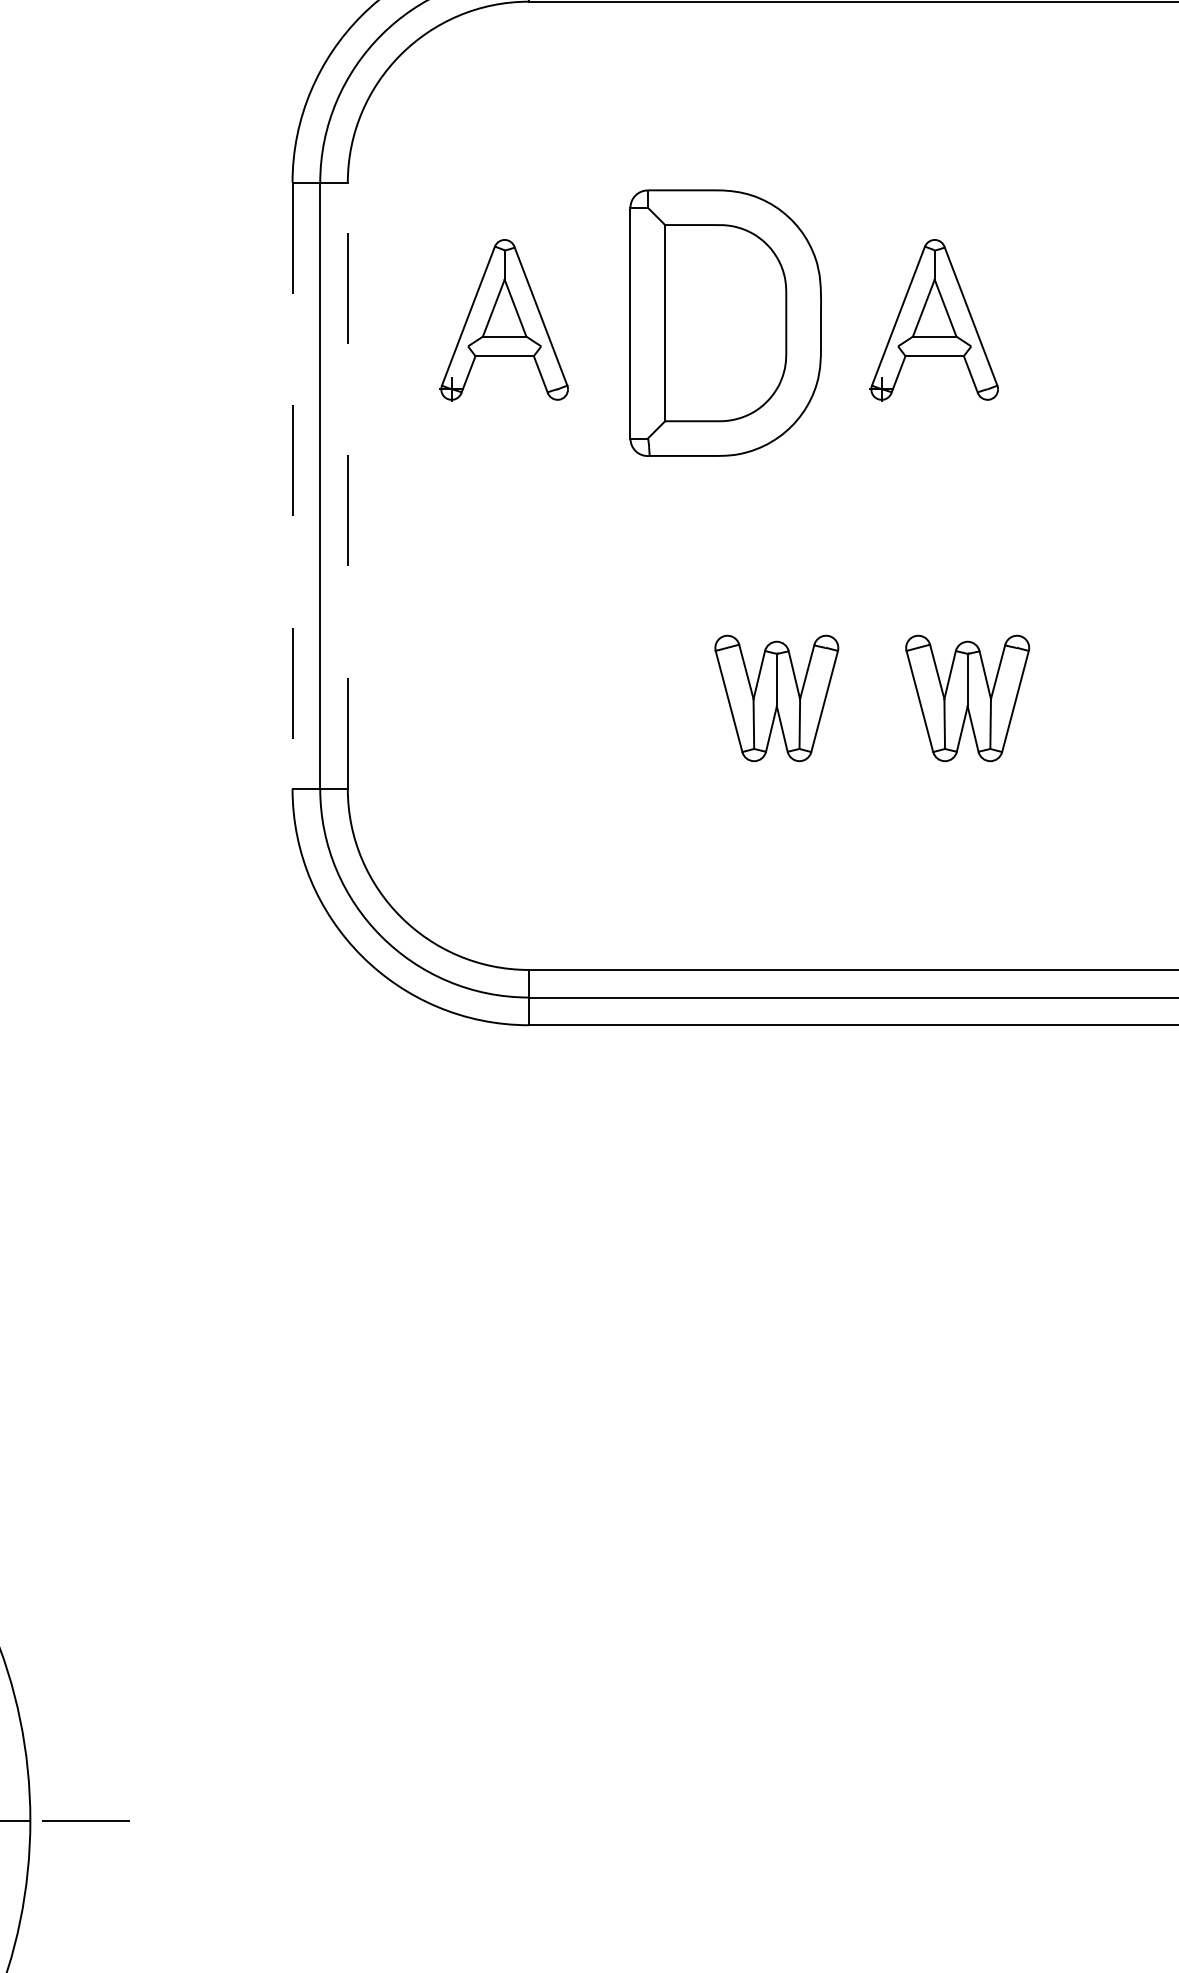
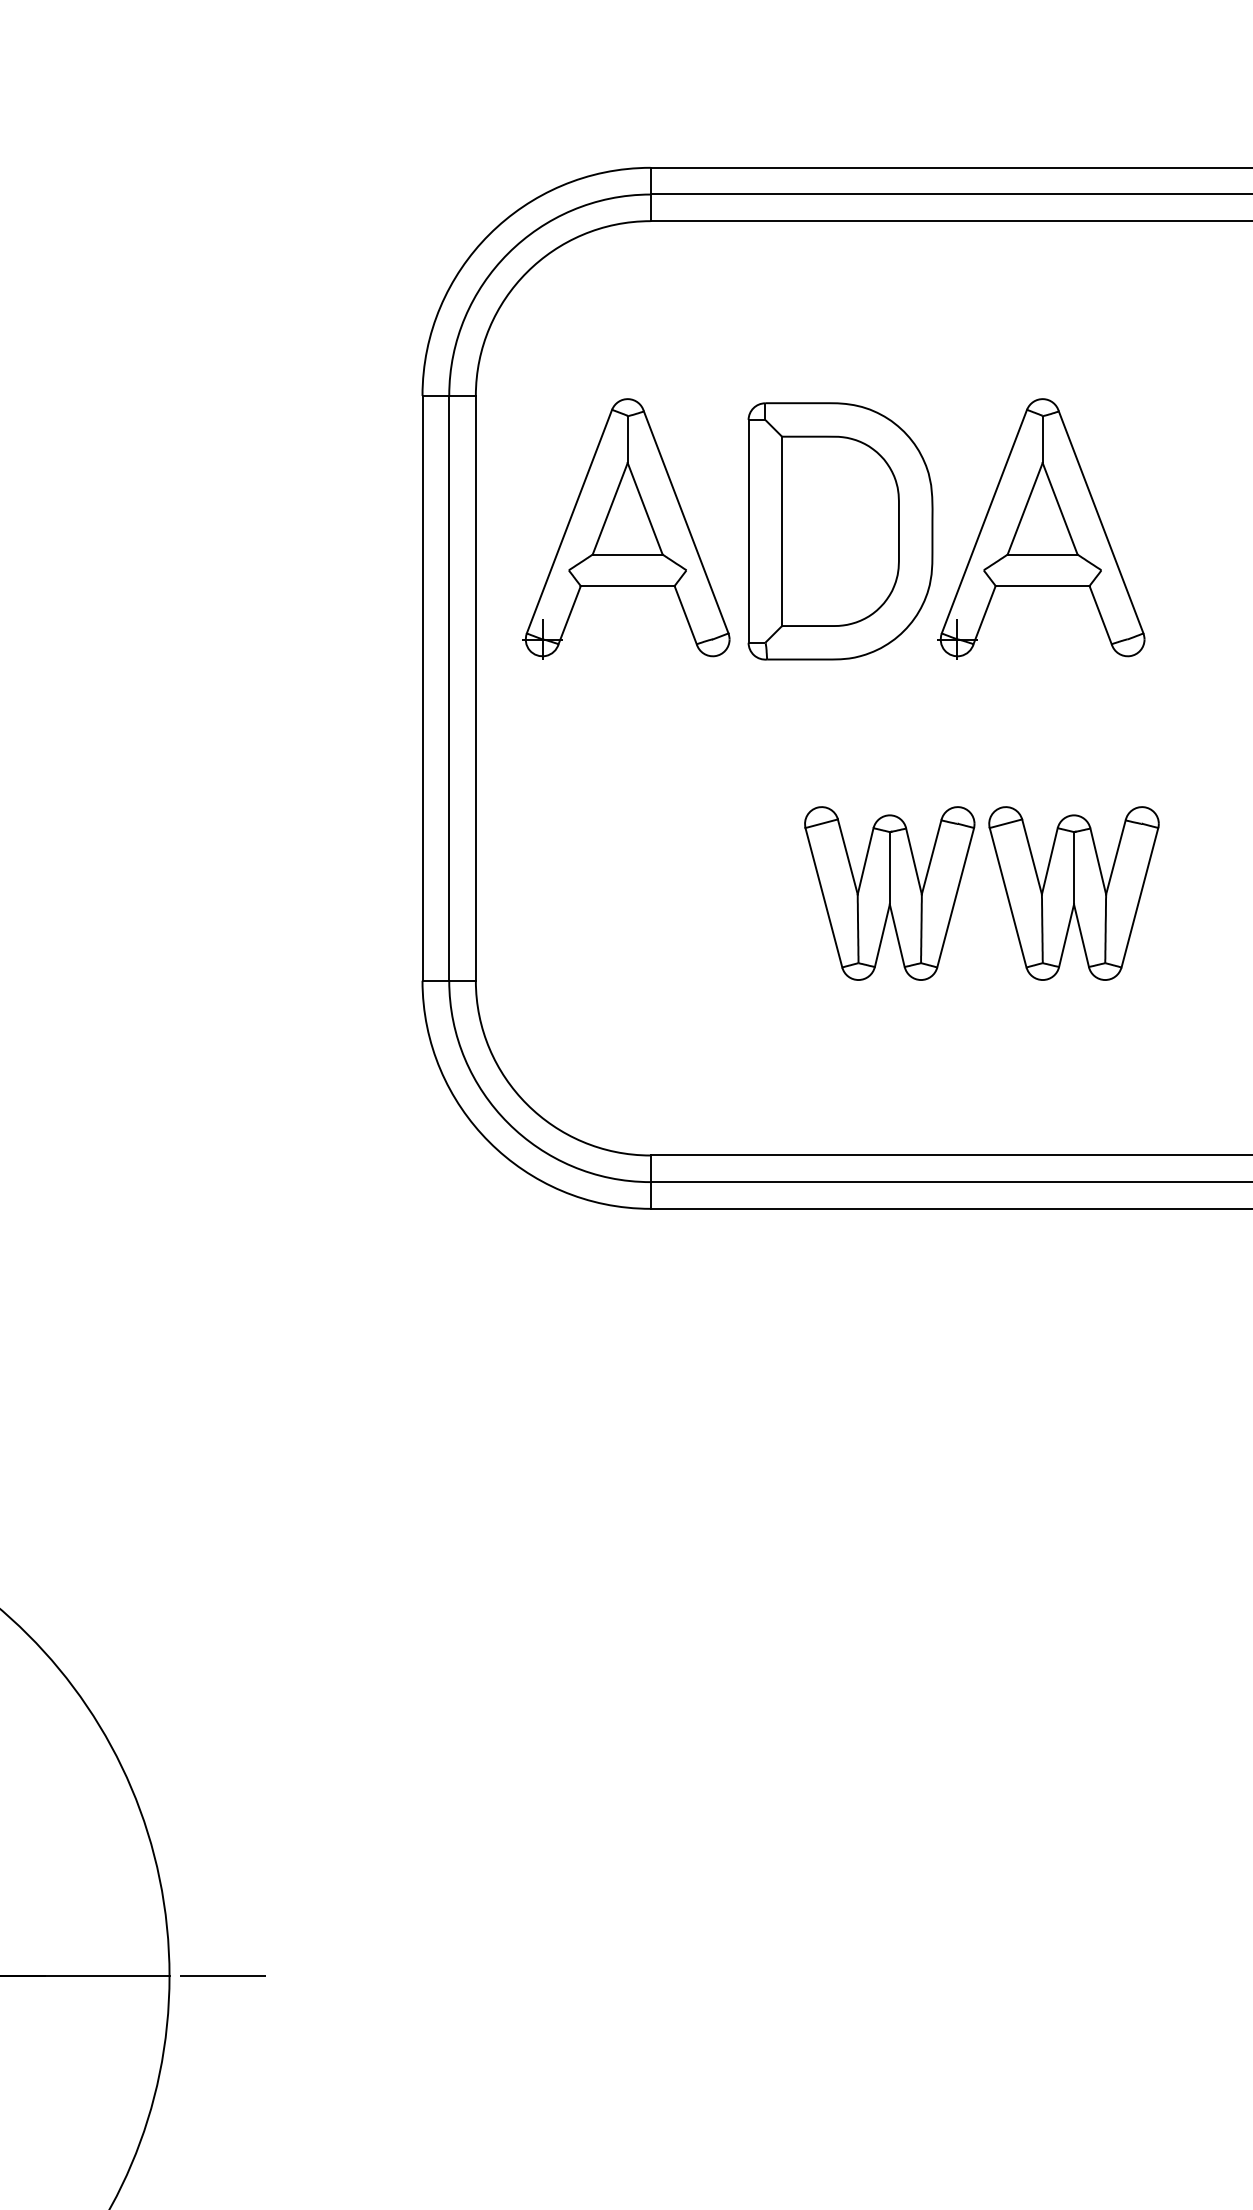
part: (503, 320) -> (626, 528), size x1.67
part: (933, 320) -> (1041, 528), size x1.67
line: (347, 484) -> (475, 687), dashed -> solid
line: (292, 485) -> (422, 688), dashed -> solid
part: (776, 698) -> (889, 893), size x1.43
part: (967, 698) -> (1073, 893), size x1.43

